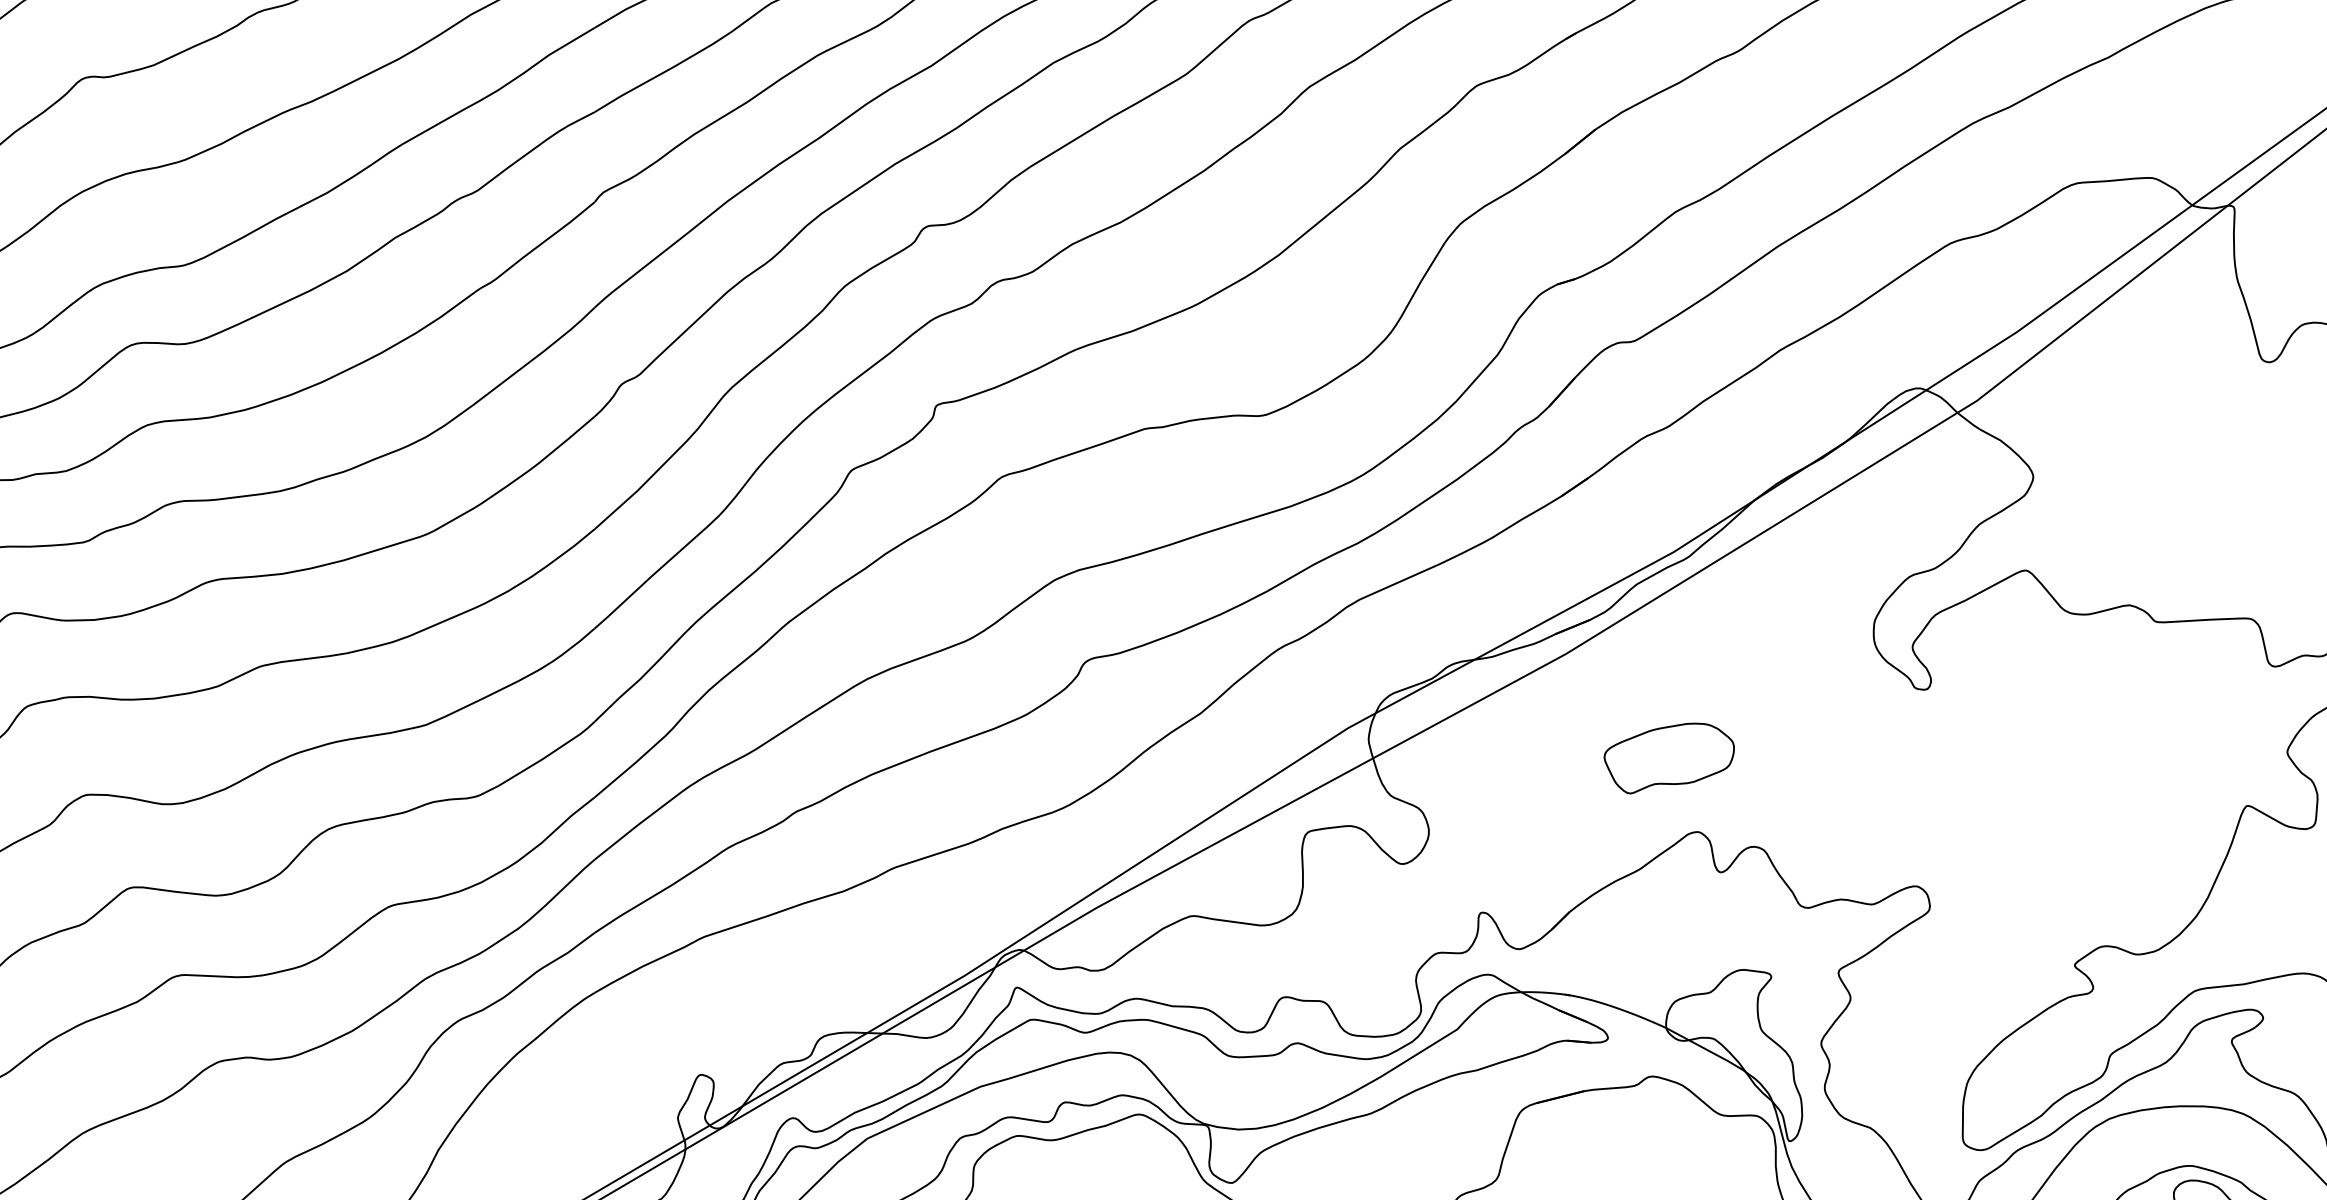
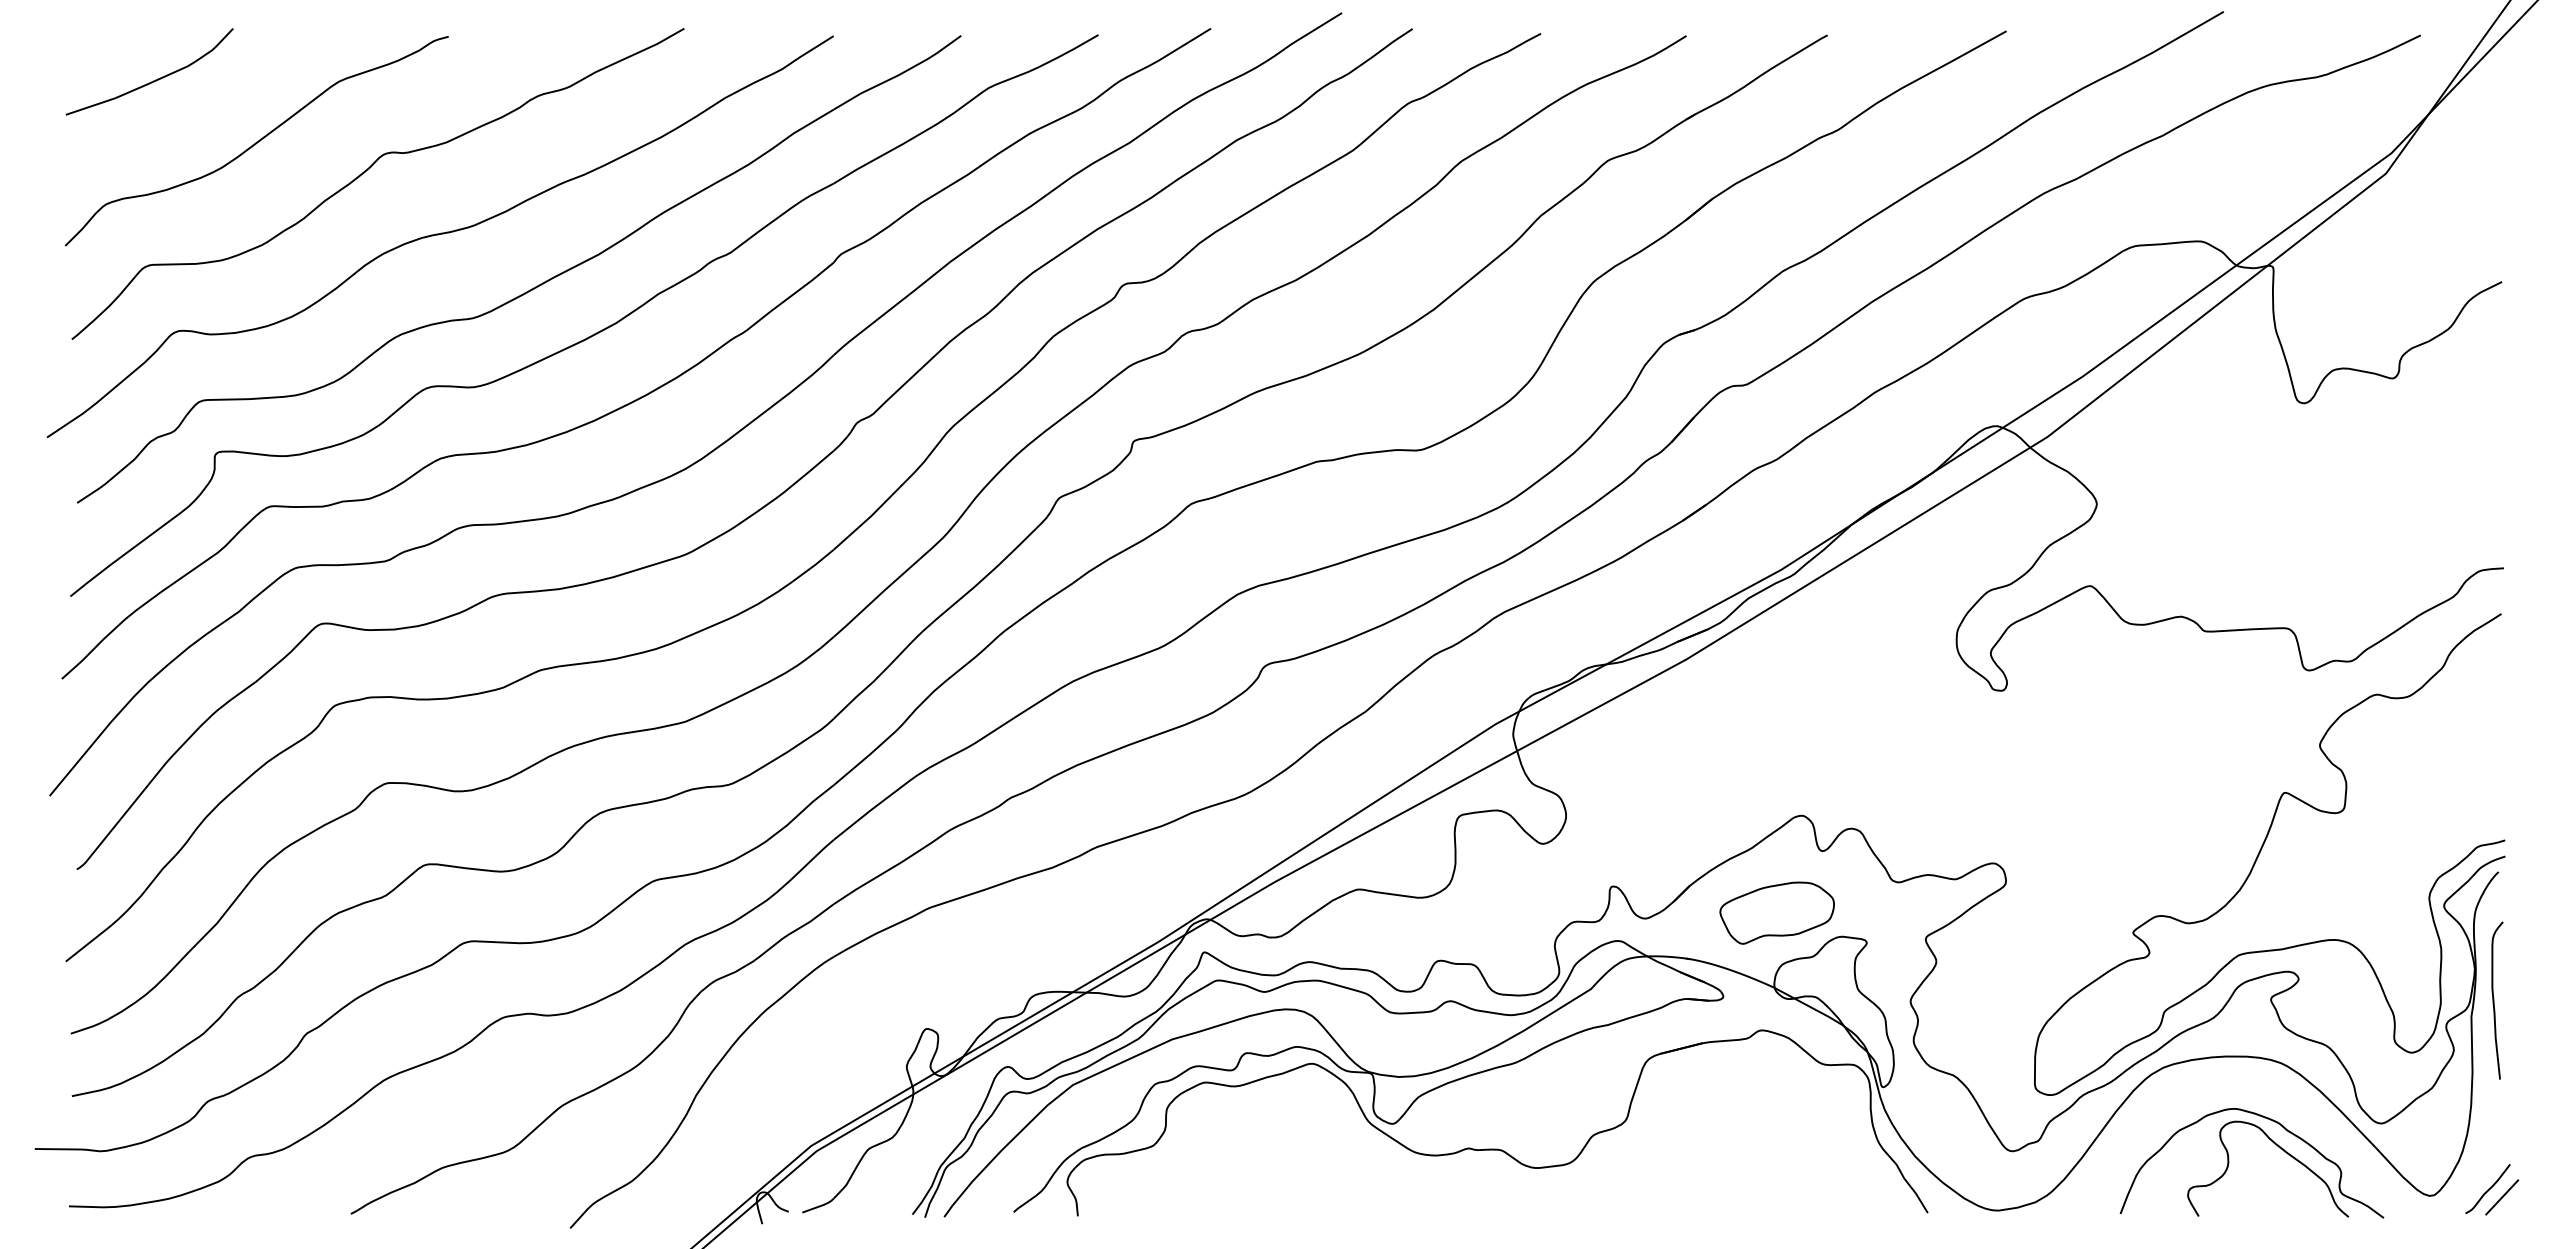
part: (1668, 757) -> (1776, 912), moved

